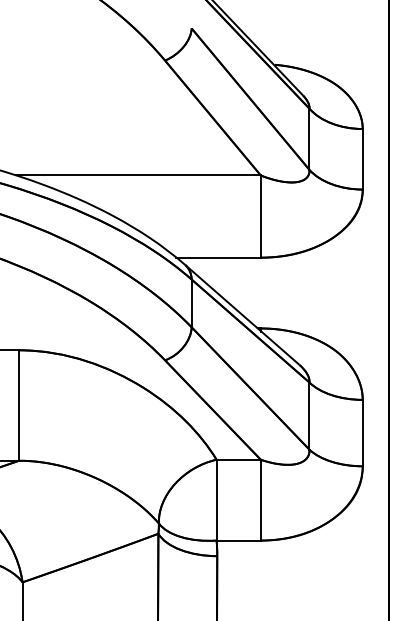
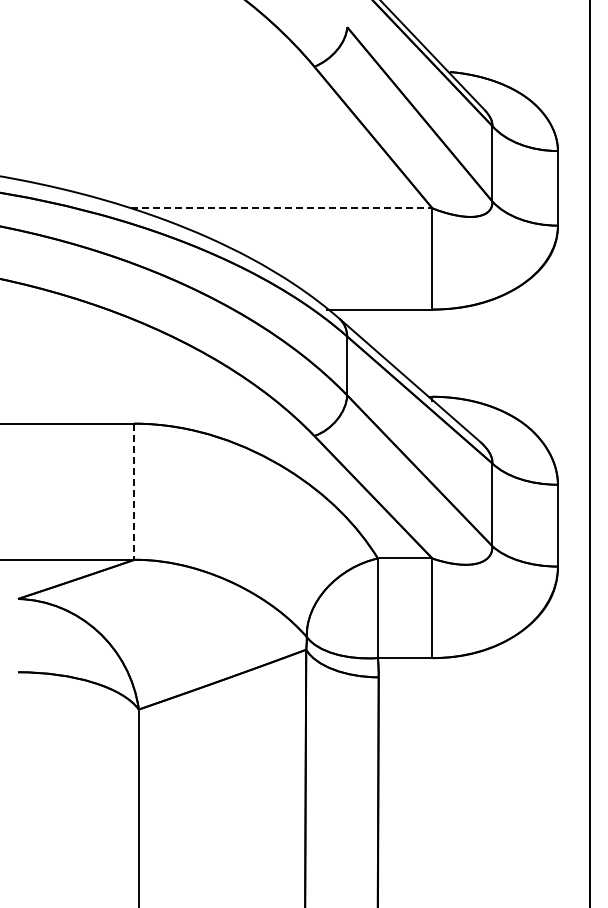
line: (138, 175) -> (281, 208), solid -> dashed
line: (19, 406) -> (134, 492), solid -> dashed

